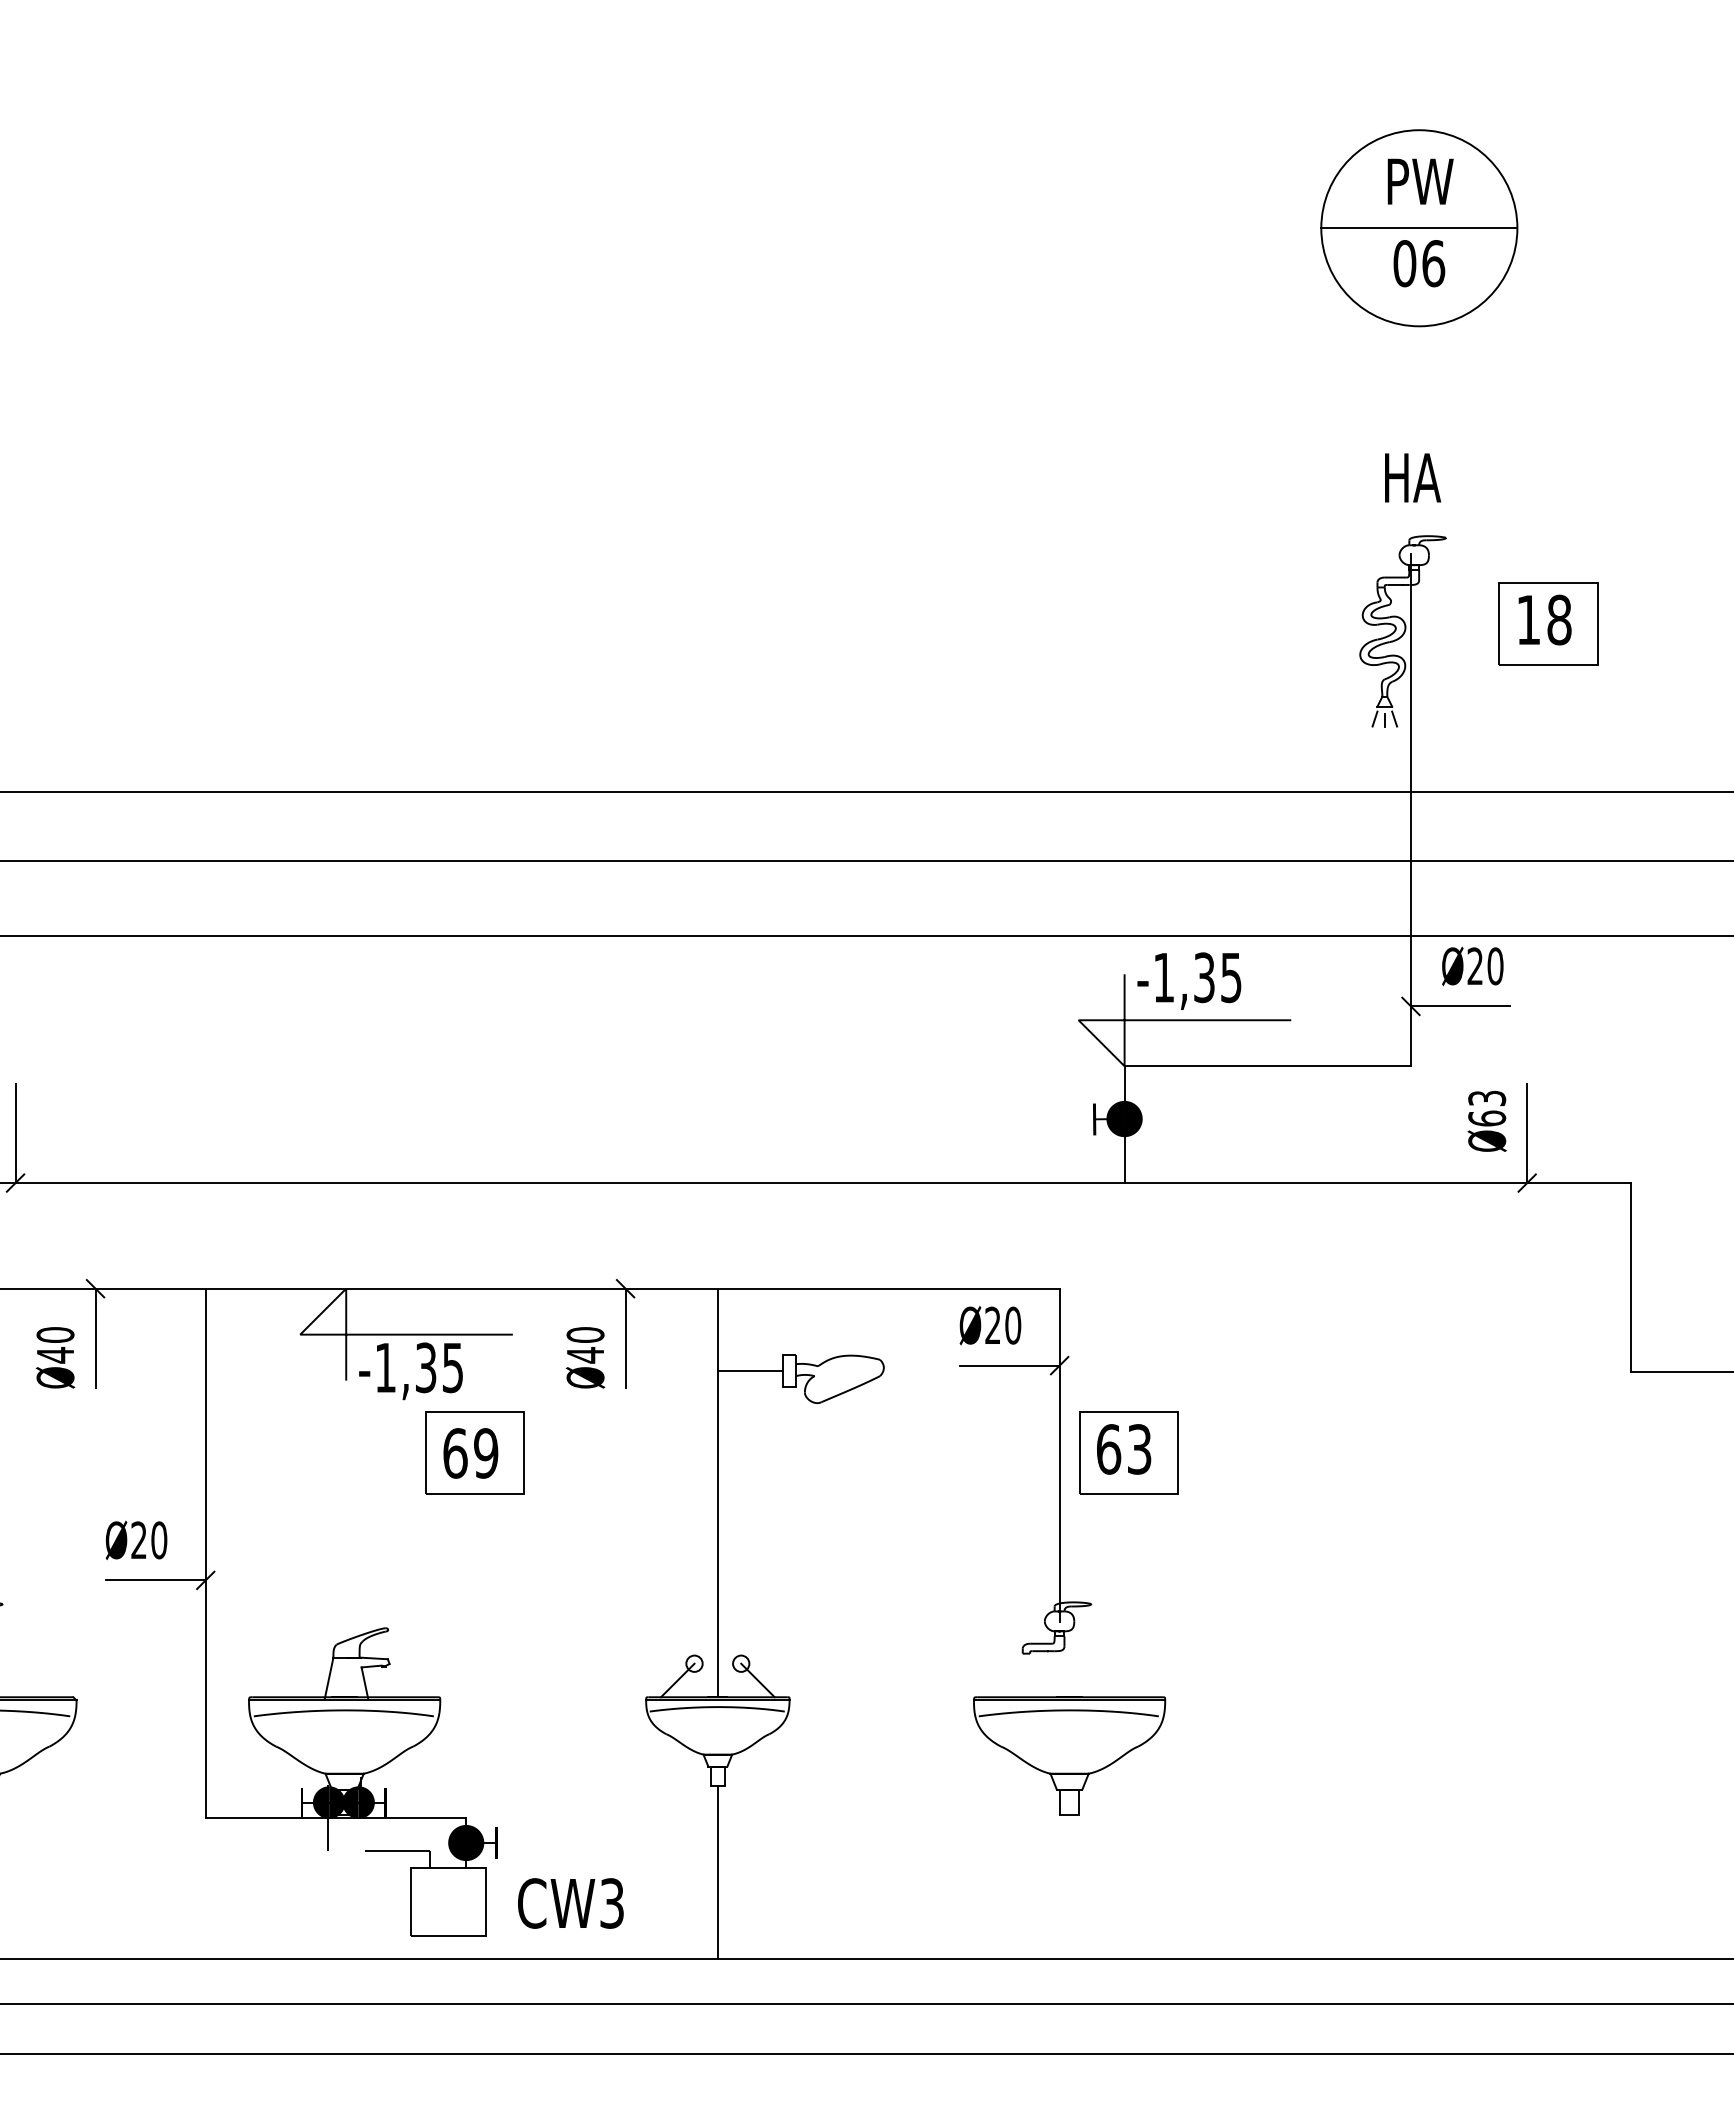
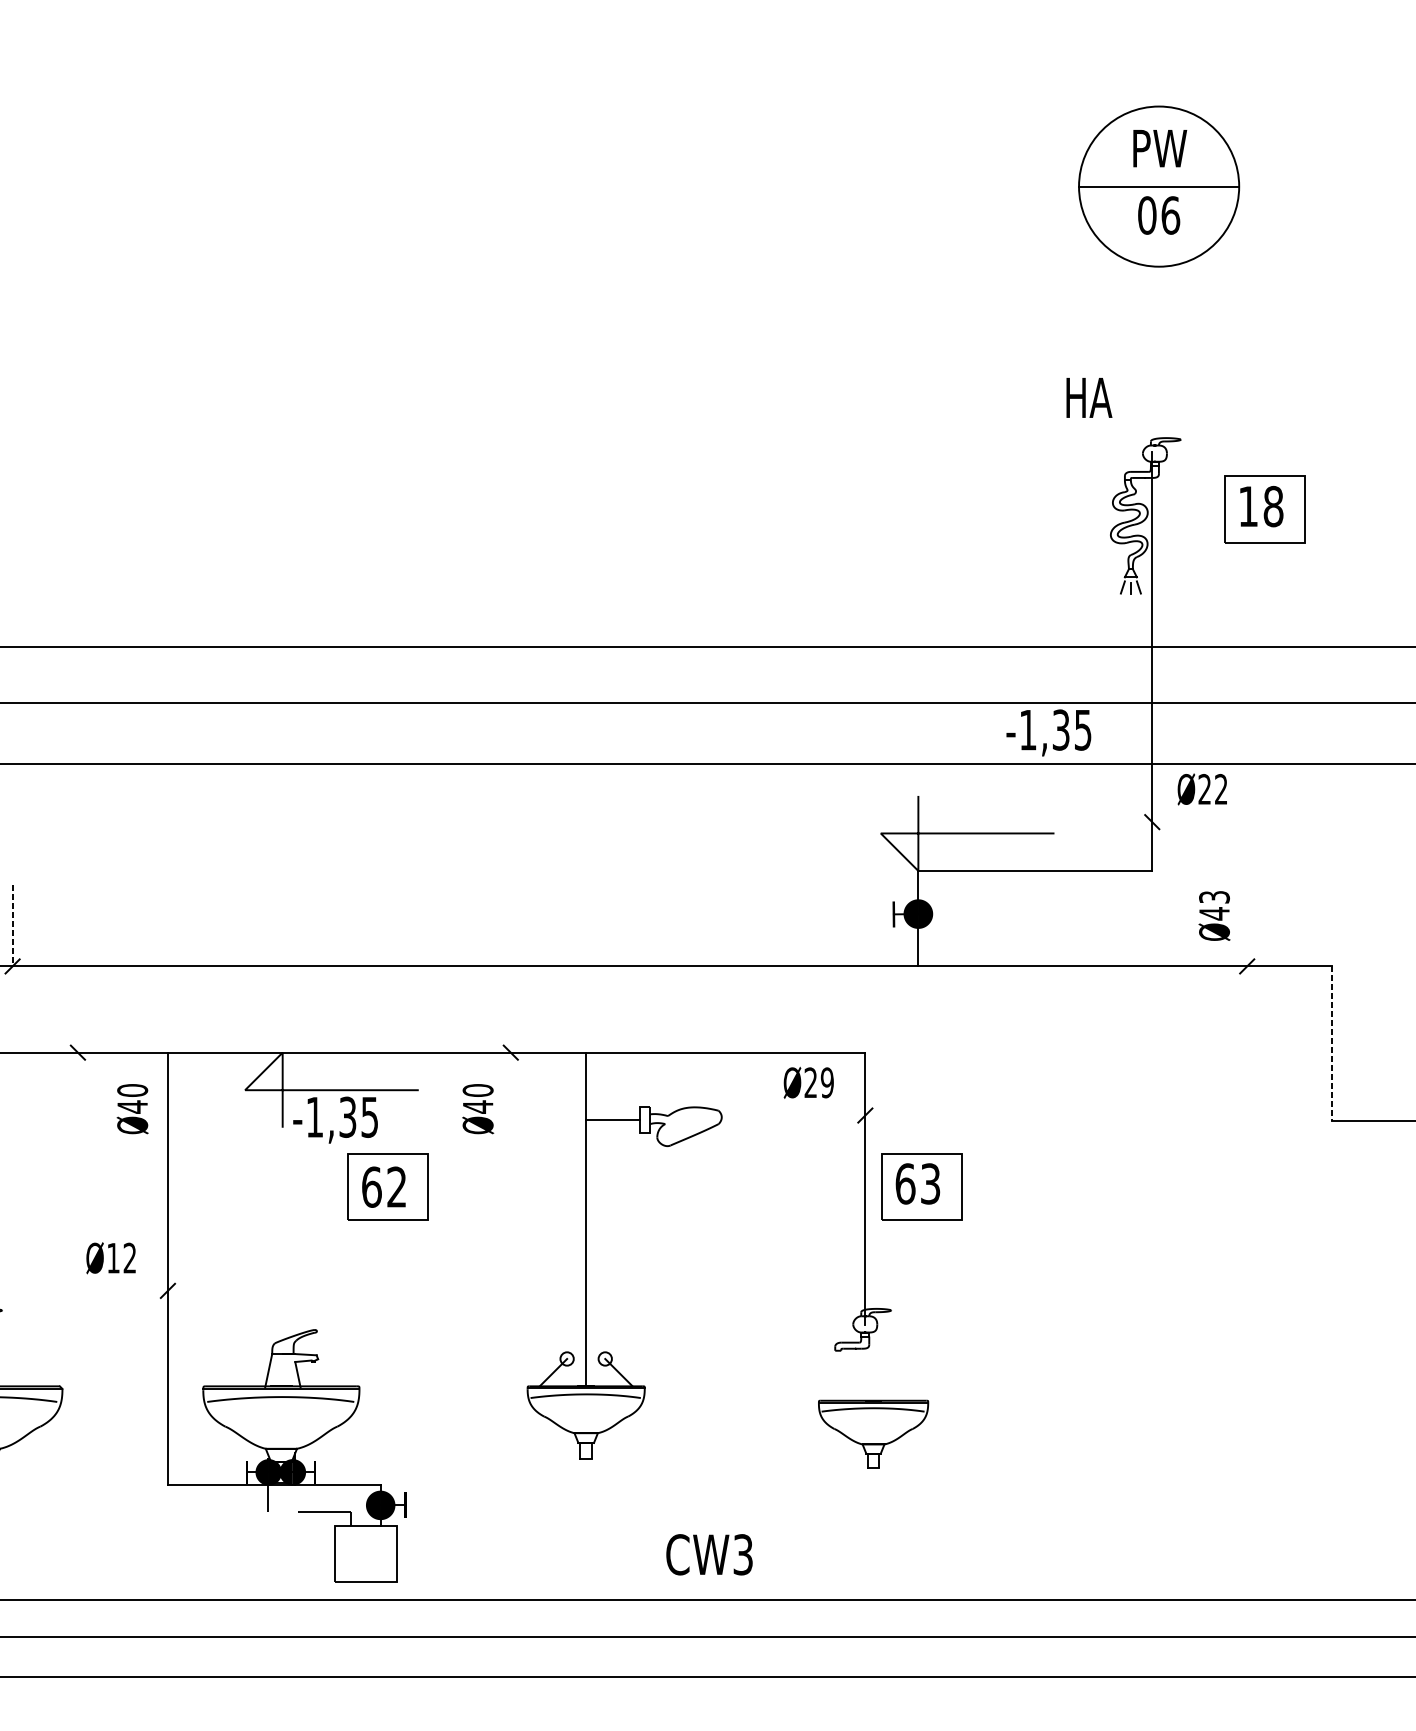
text: (1413, 477) -> (1089, 397), moved
text: (1495, 966) -> (1221, 789), Ø20 -> Ø22
text: (1189, 980) -> (1048, 732), moved
line: (1460, 1006) -> (1192, 822), removed
text: (1487, 1118) -> (1214, 913), Ø63 -> Ø43
line: (15, 1133) -> (12, 925), solid -> dashed
line: (1527, 1133) -> (1247, 925), removed
line: (1630, 1277) -> (1331, 1043), solid -> dashed
text: (1013, 1325) -> (827, 1082), Ø20 -> Ø29
line: (95, 1337) -> (77, 1092), removed
line: (625, 1337) -> (510, 1092), removed
text: (55, 1357) -> (132, 1108), moved
line: (1009, 1365) -> (824, 1115), removed
text: (486, 1453) -> (397, 1187), 69 -> 62
text: (149, 1540) -> (122, 1258), Ø20 -> Ø12
line: (155, 1580) -> (126, 1291), removed
part: (1069, 1755) -> (873, 1433), size x0.7
line: (717, 1871) -> (585, 1528), removed
text: (570, 1903) -> (709, 1554), moved

